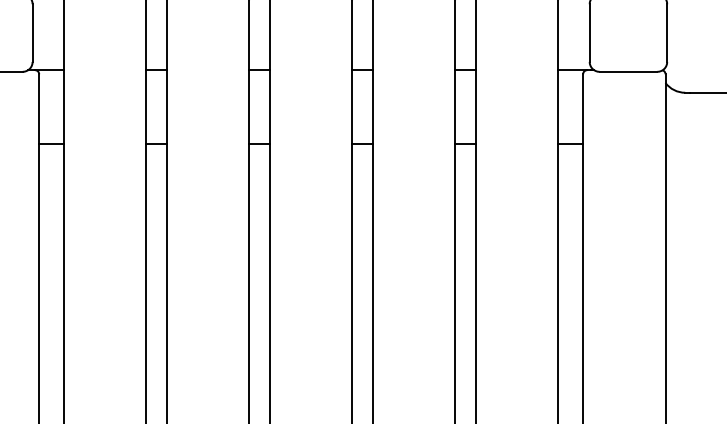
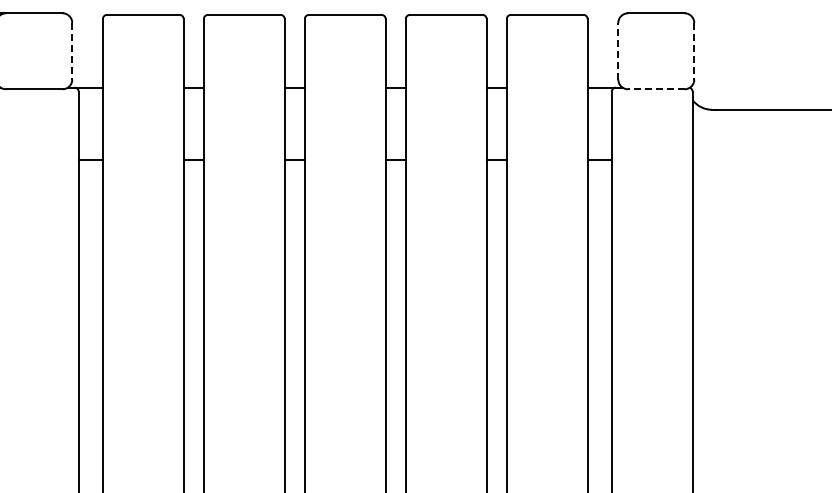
line: (589, 32) -> (618, 50), solid -> dashed
line: (32, 33) -> (72, 51), solid -> dashed
line: (667, 33) -> (694, 51), solid -> dashed
line: (627, 72) -> (655, 89), solid -> dashed

